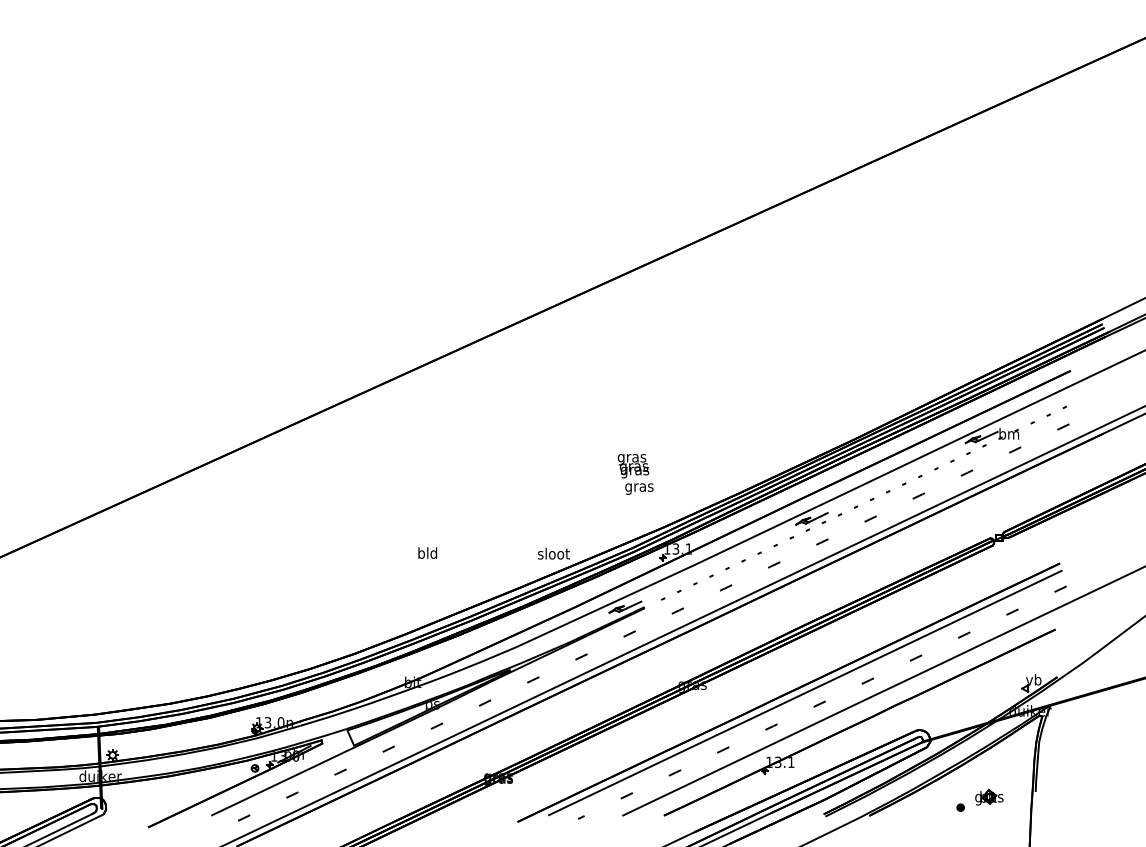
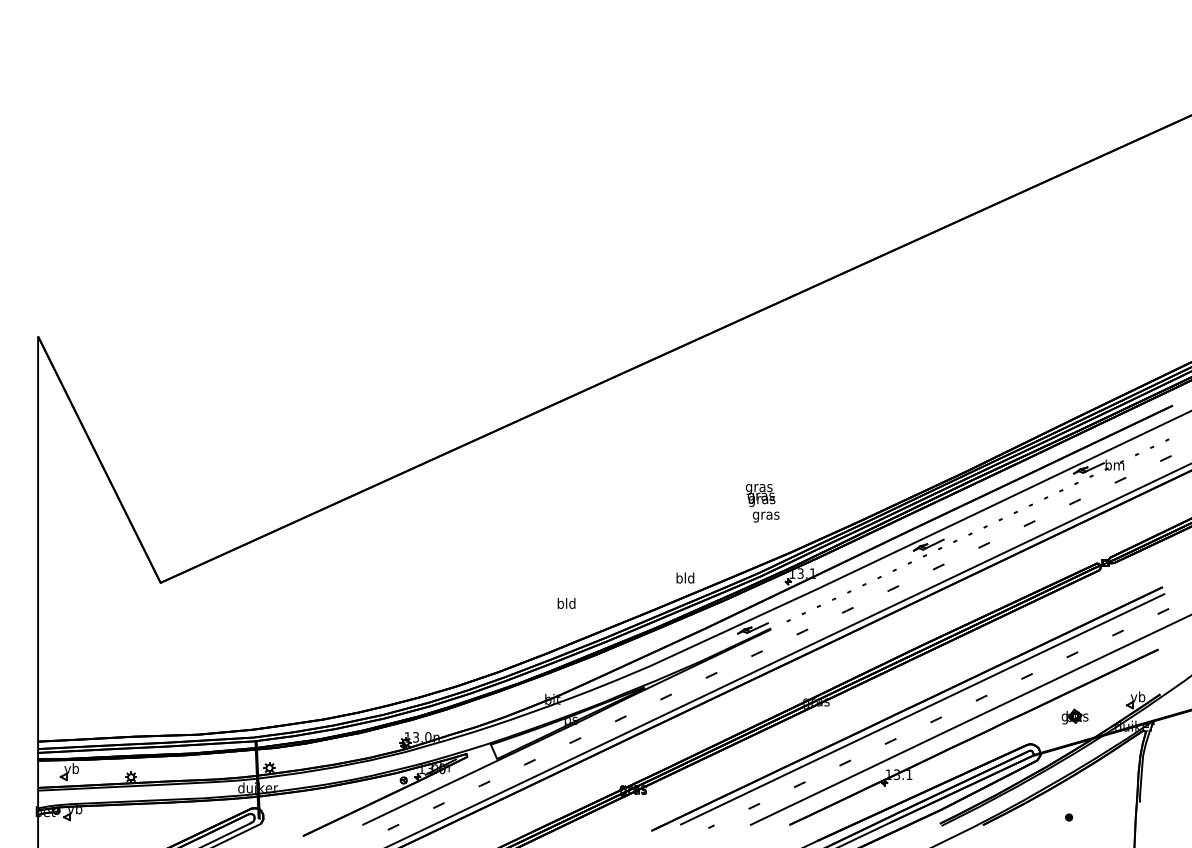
text: (427, 553) -> (566, 603), moved
text: (553, 553) -> (685, 577), sloot -> bld
part: (988, 797) -> (1074, 716), moved

